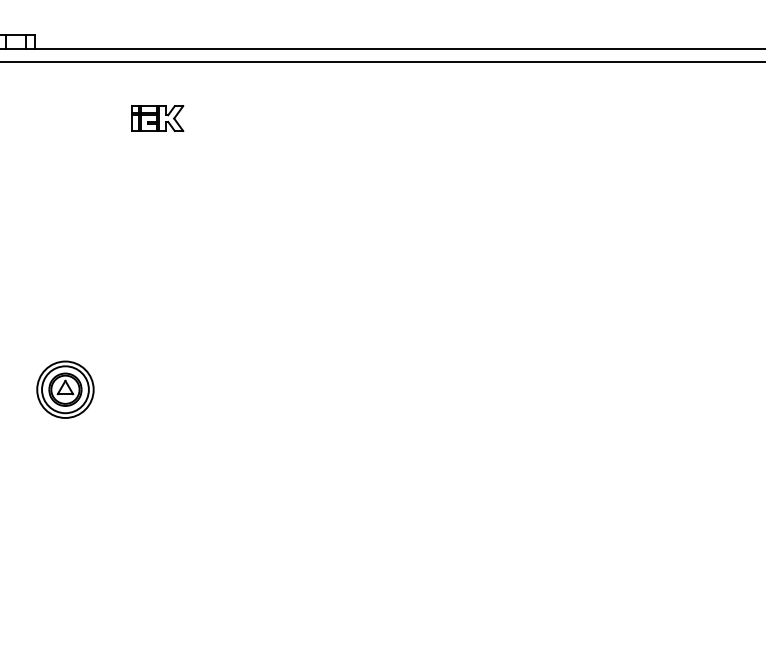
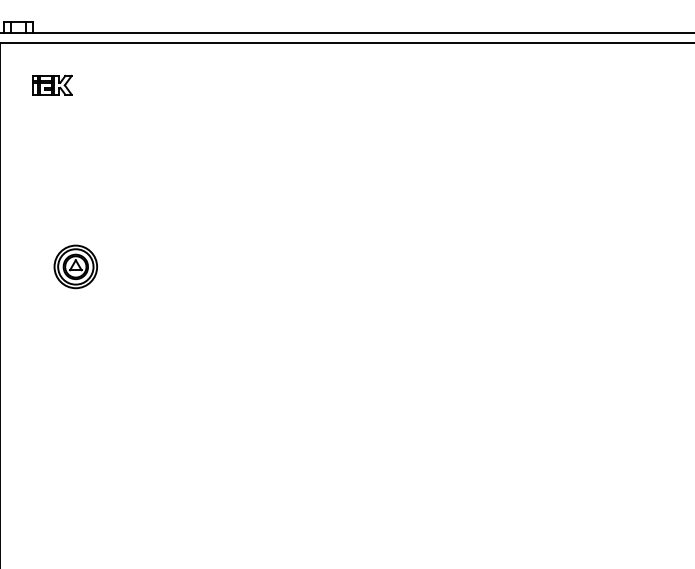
part: (157, 117) -> (52, 84), moved
part: (65, 389) -> (75, 266), moved

